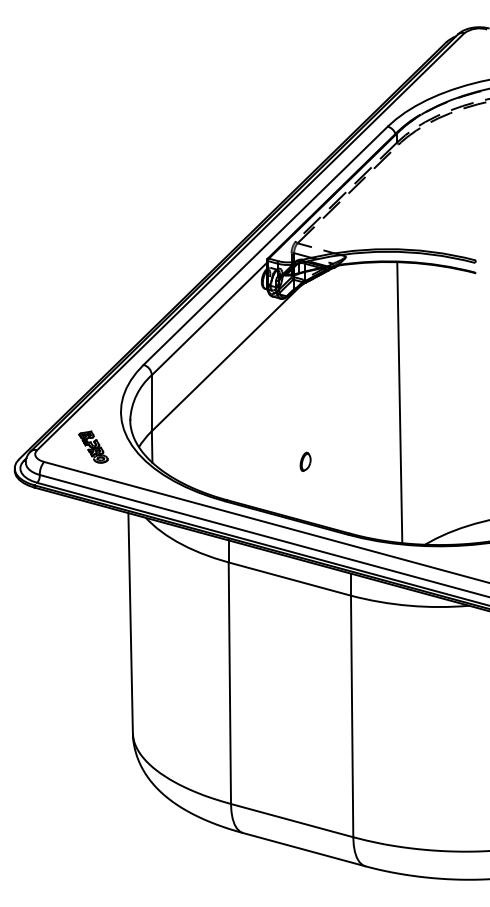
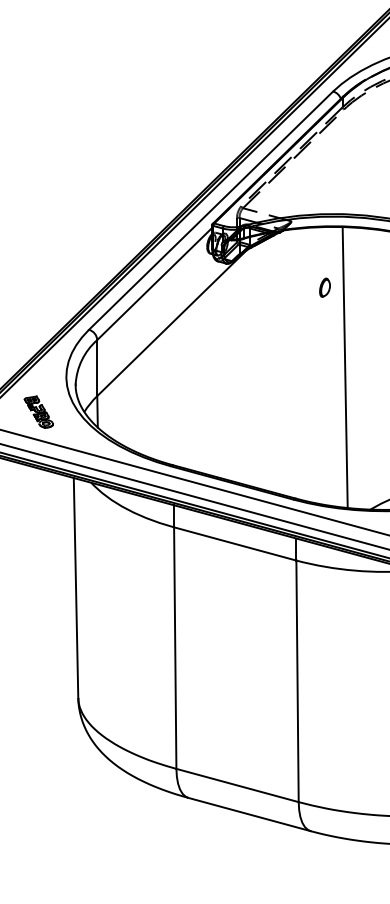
part: (305, 461) -> (324, 287), moved

